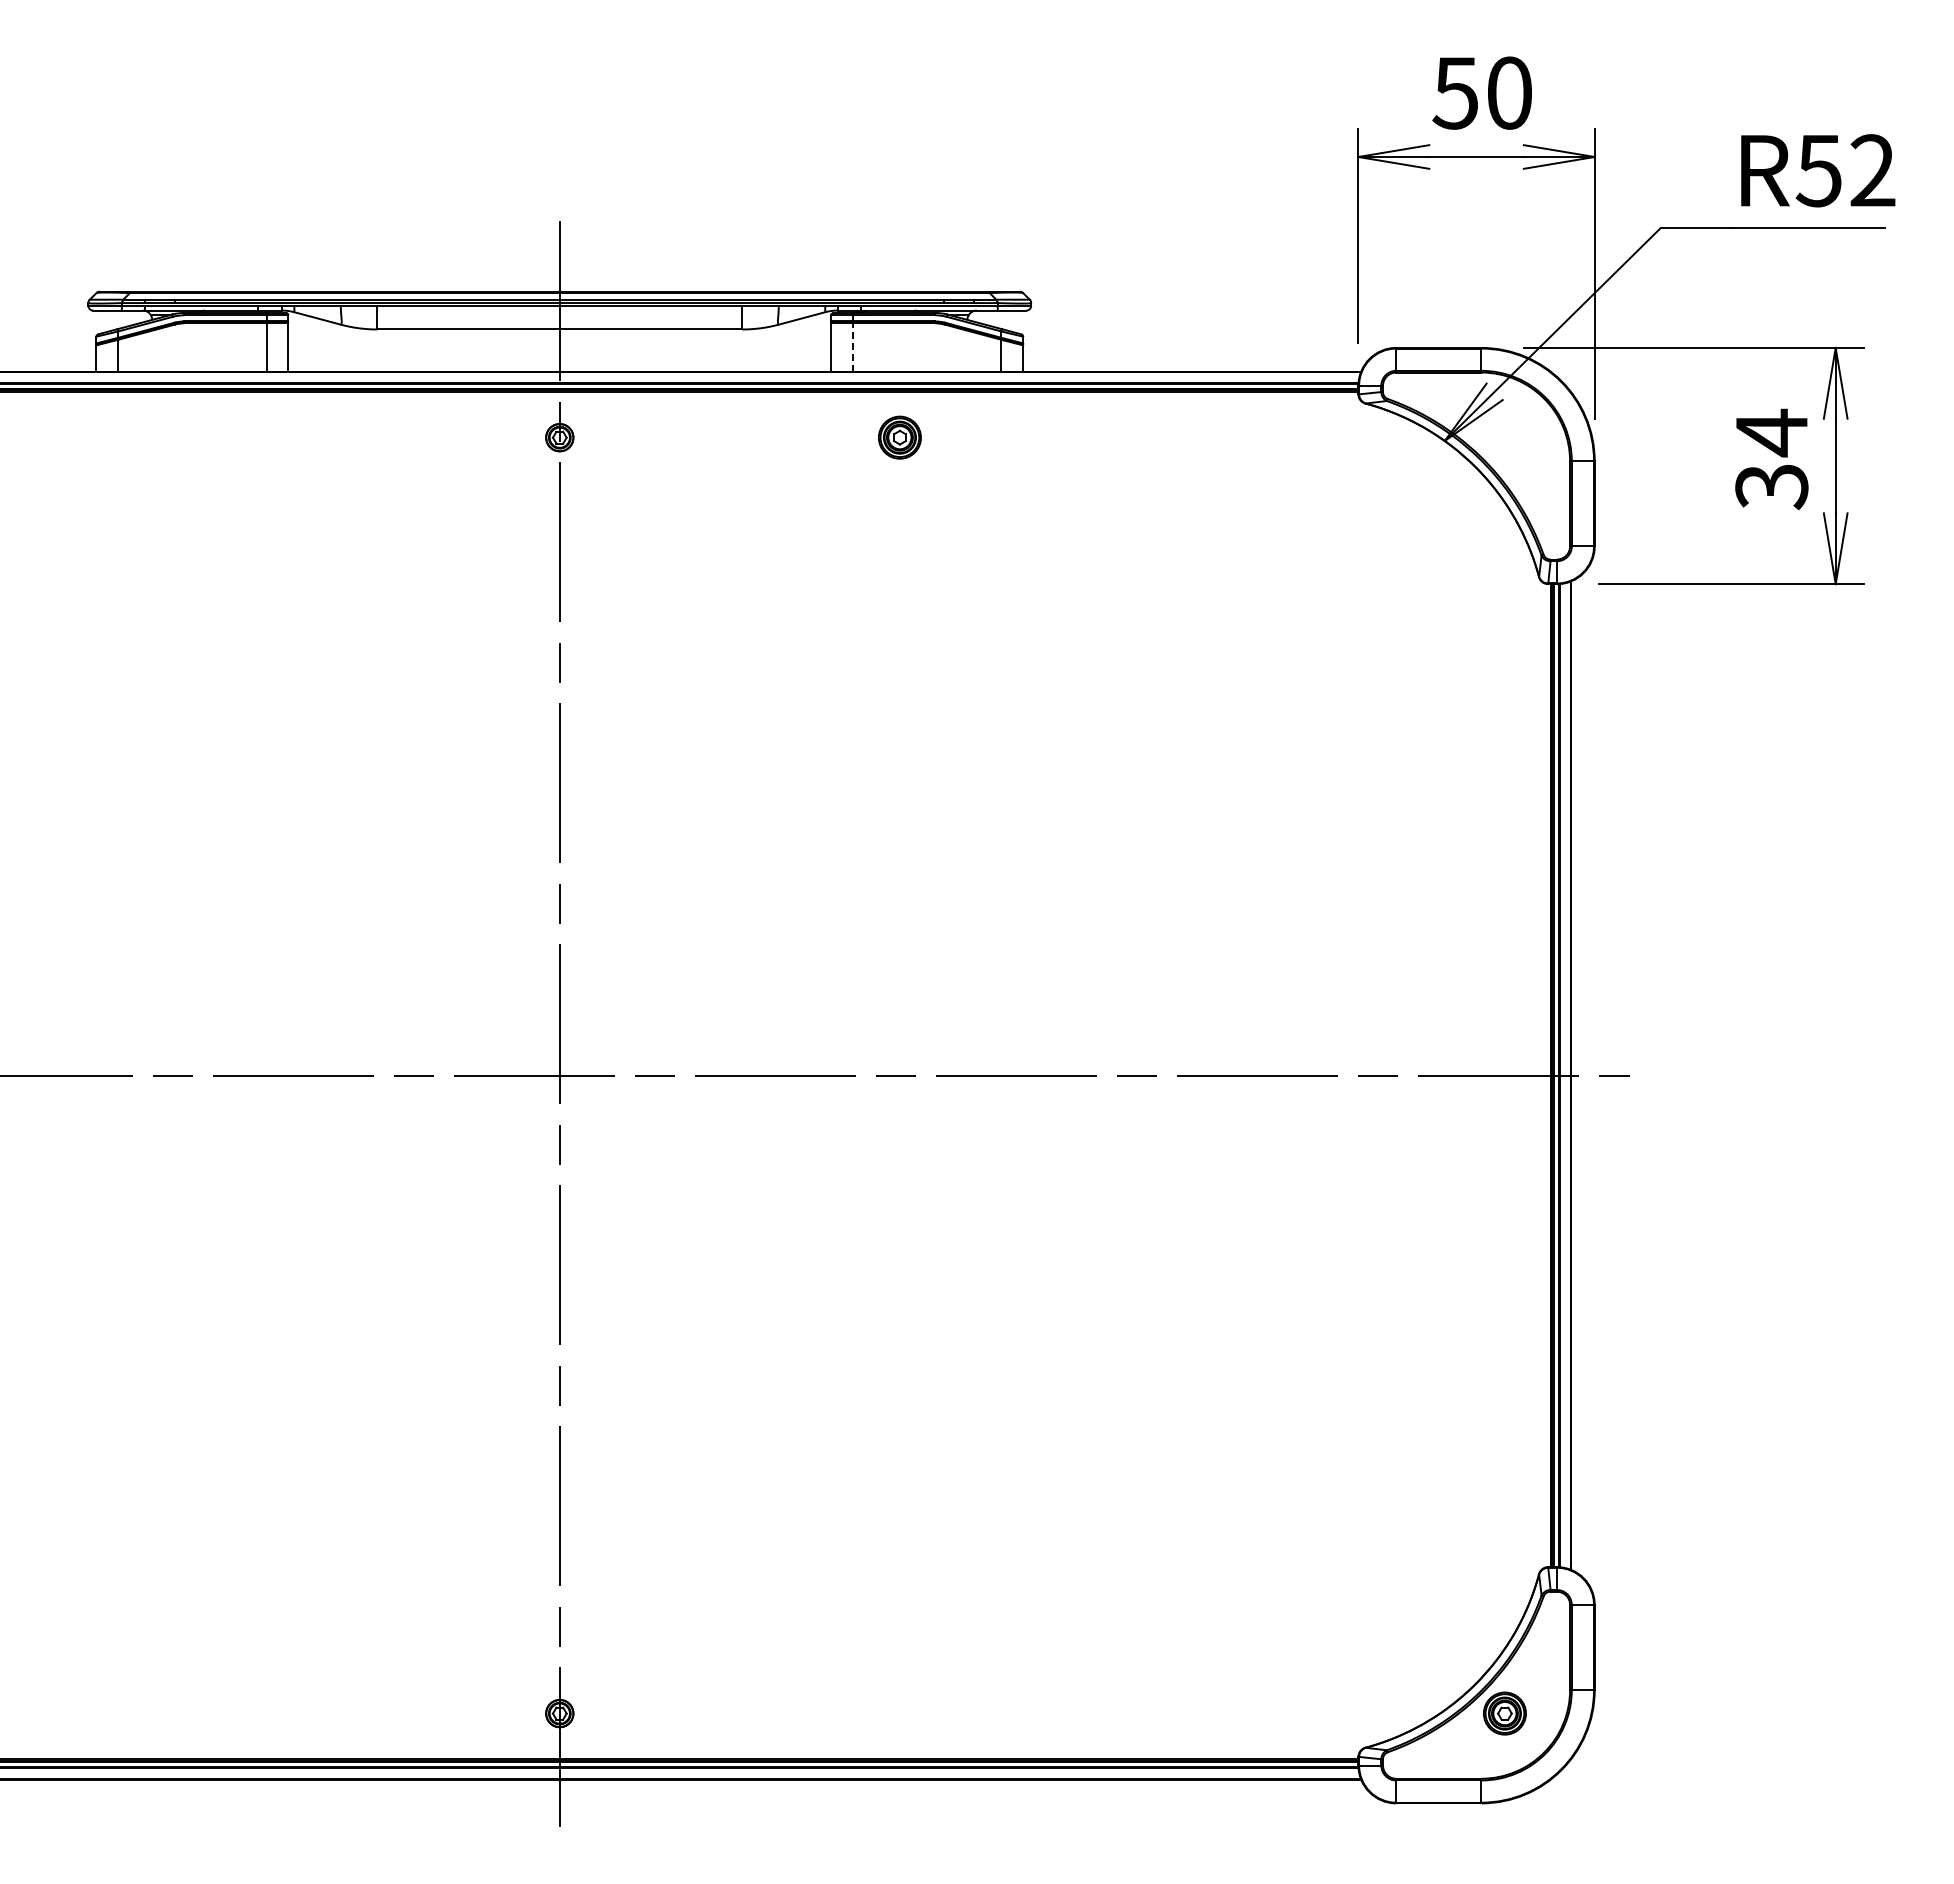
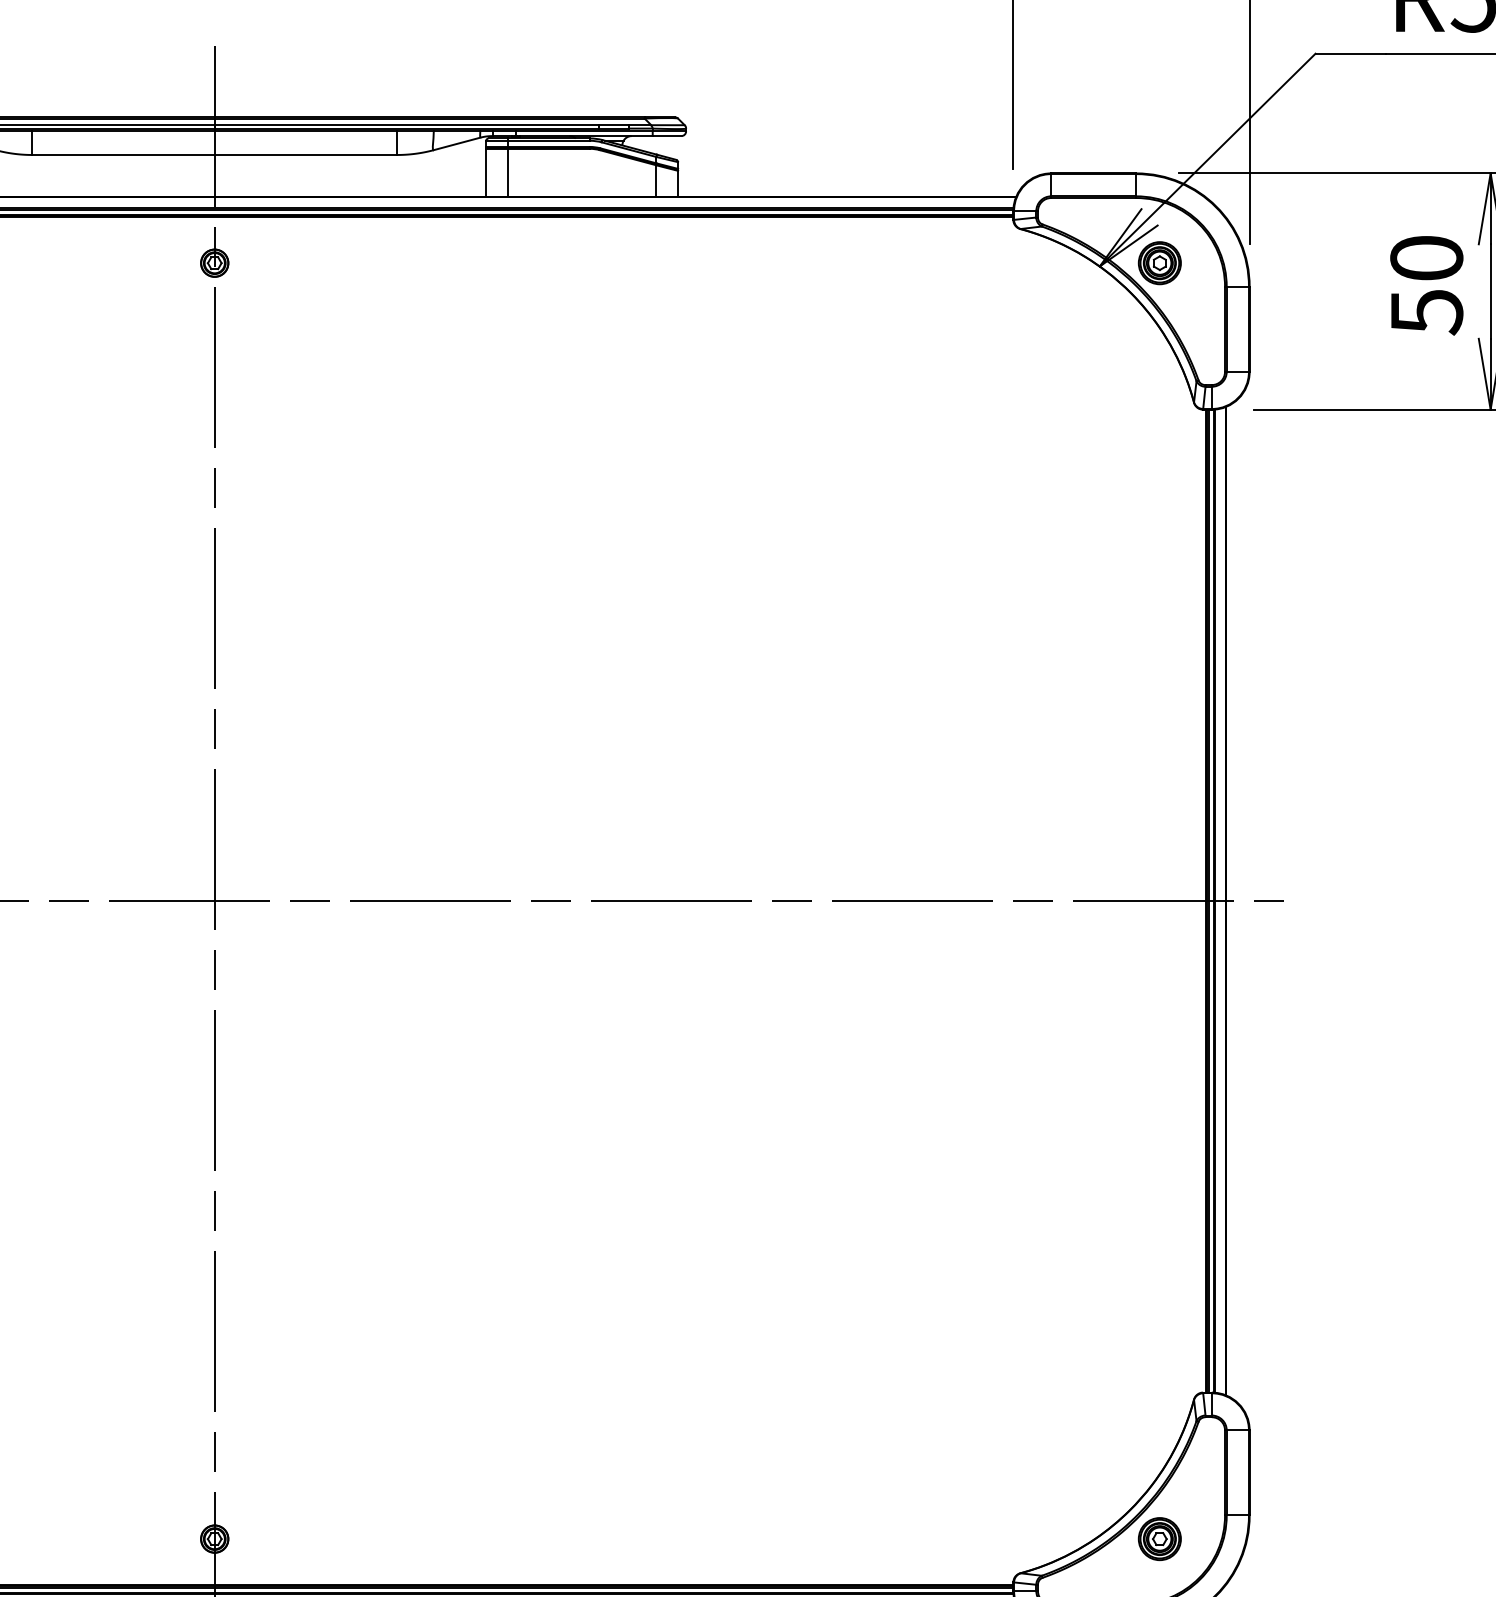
line: (853, 346) -> (508, 172), dashed -> solid
part: (899, 437) -> (1159, 263), moved
text: (1771, 459) -> (1426, 285), 34 -> 50

